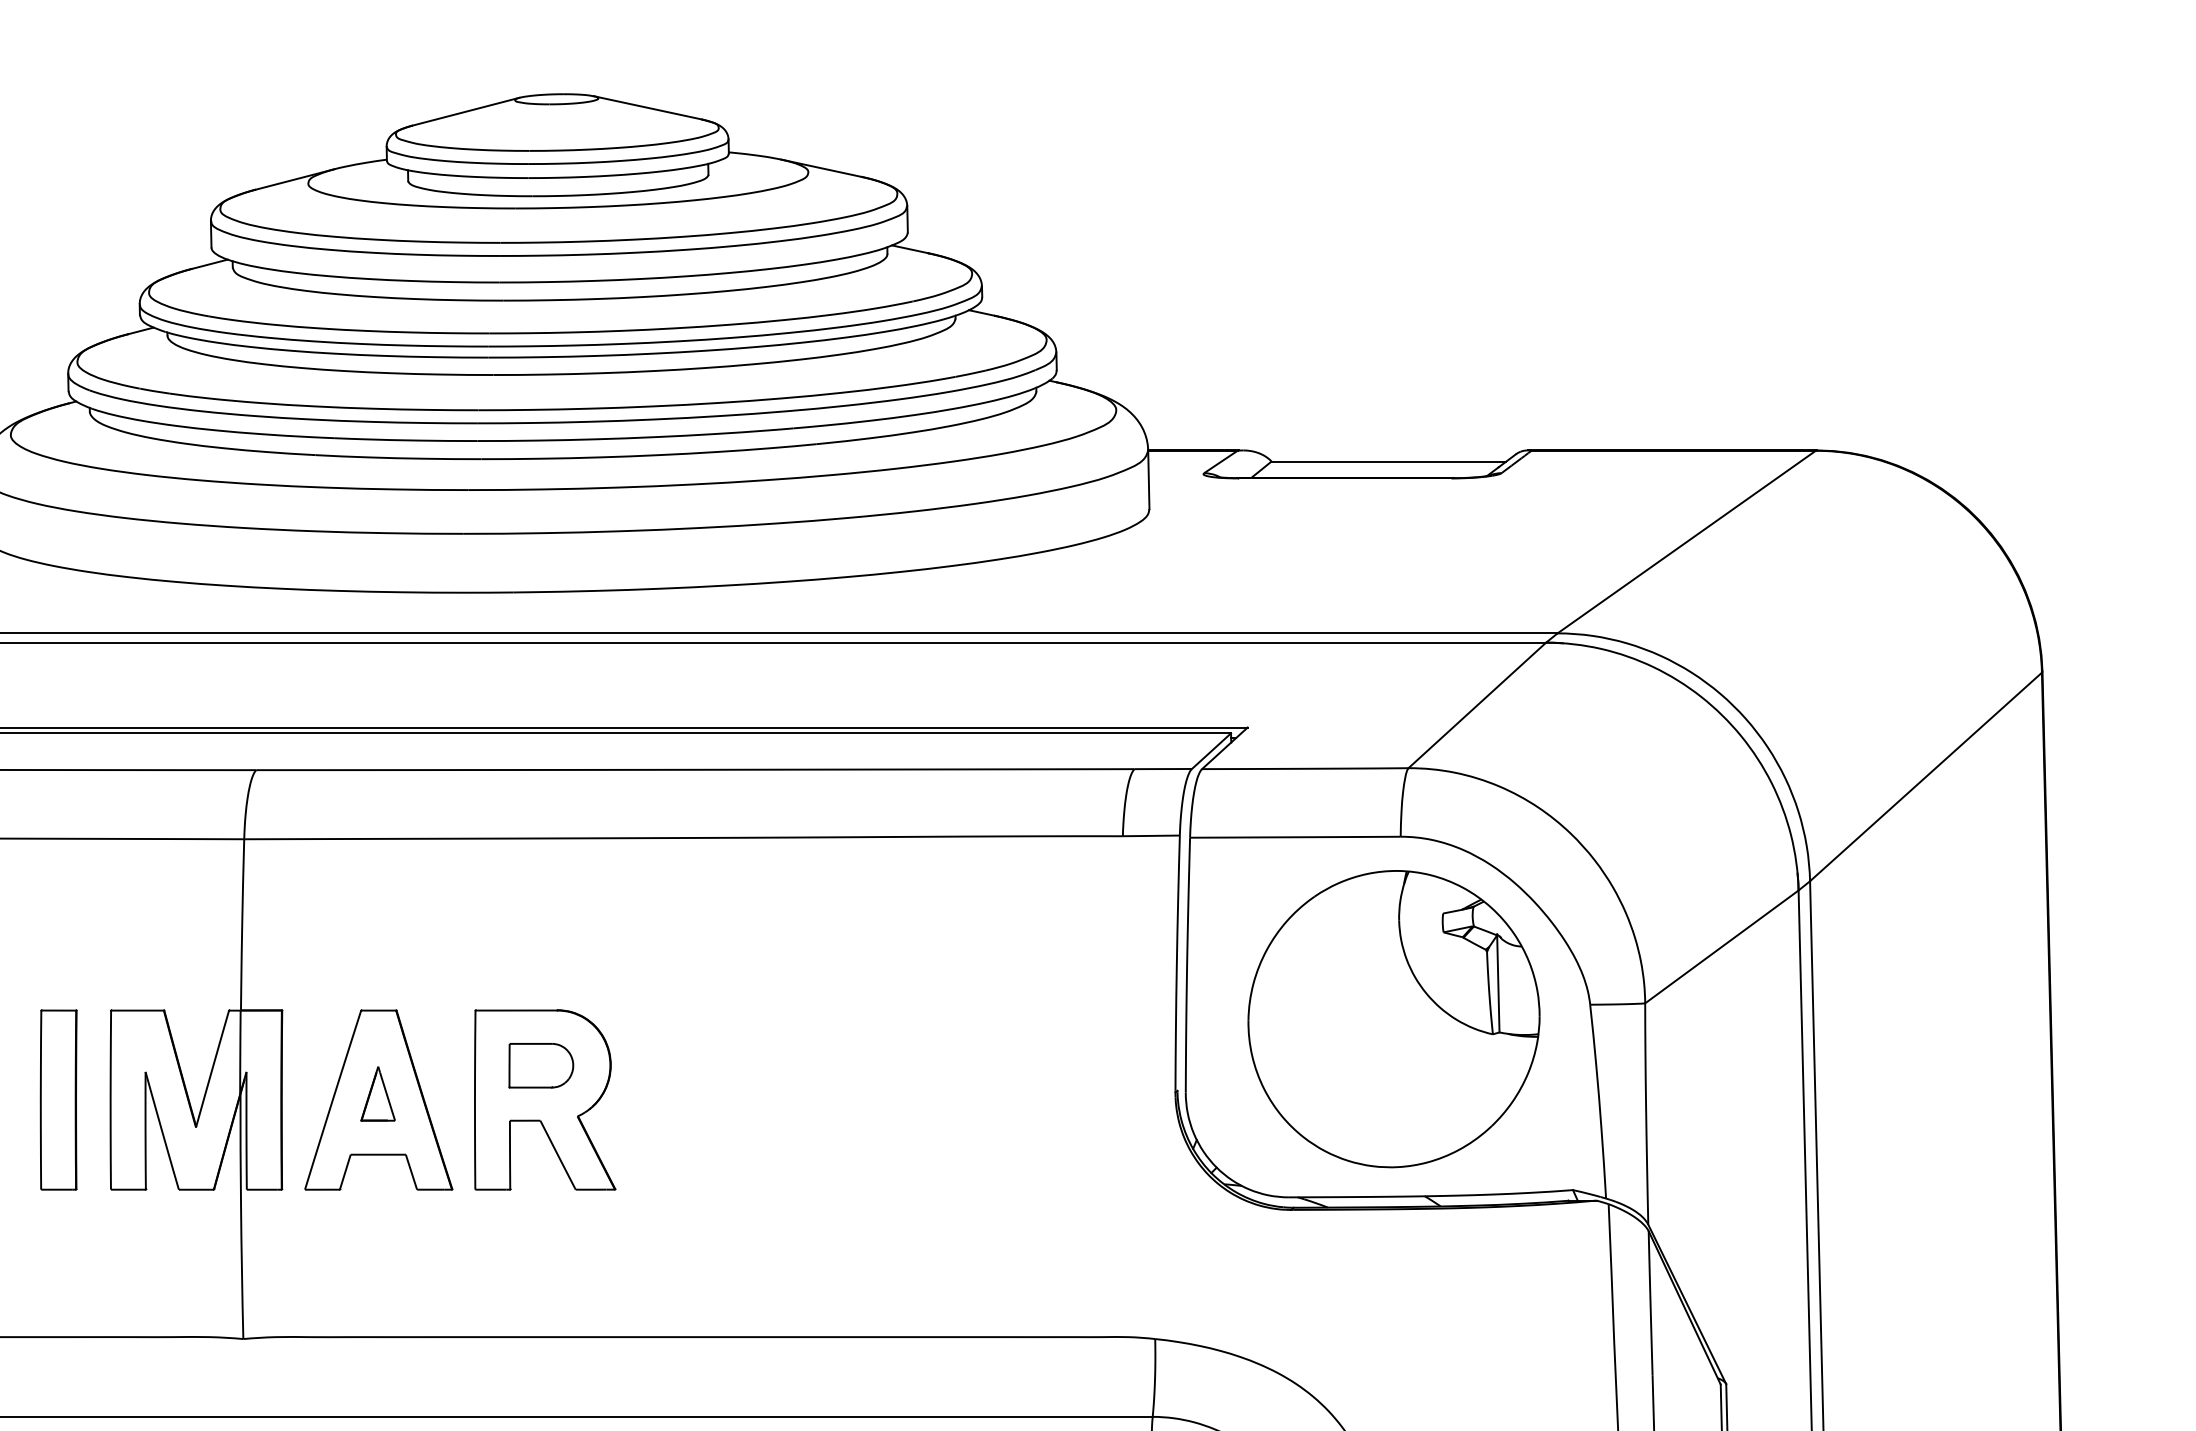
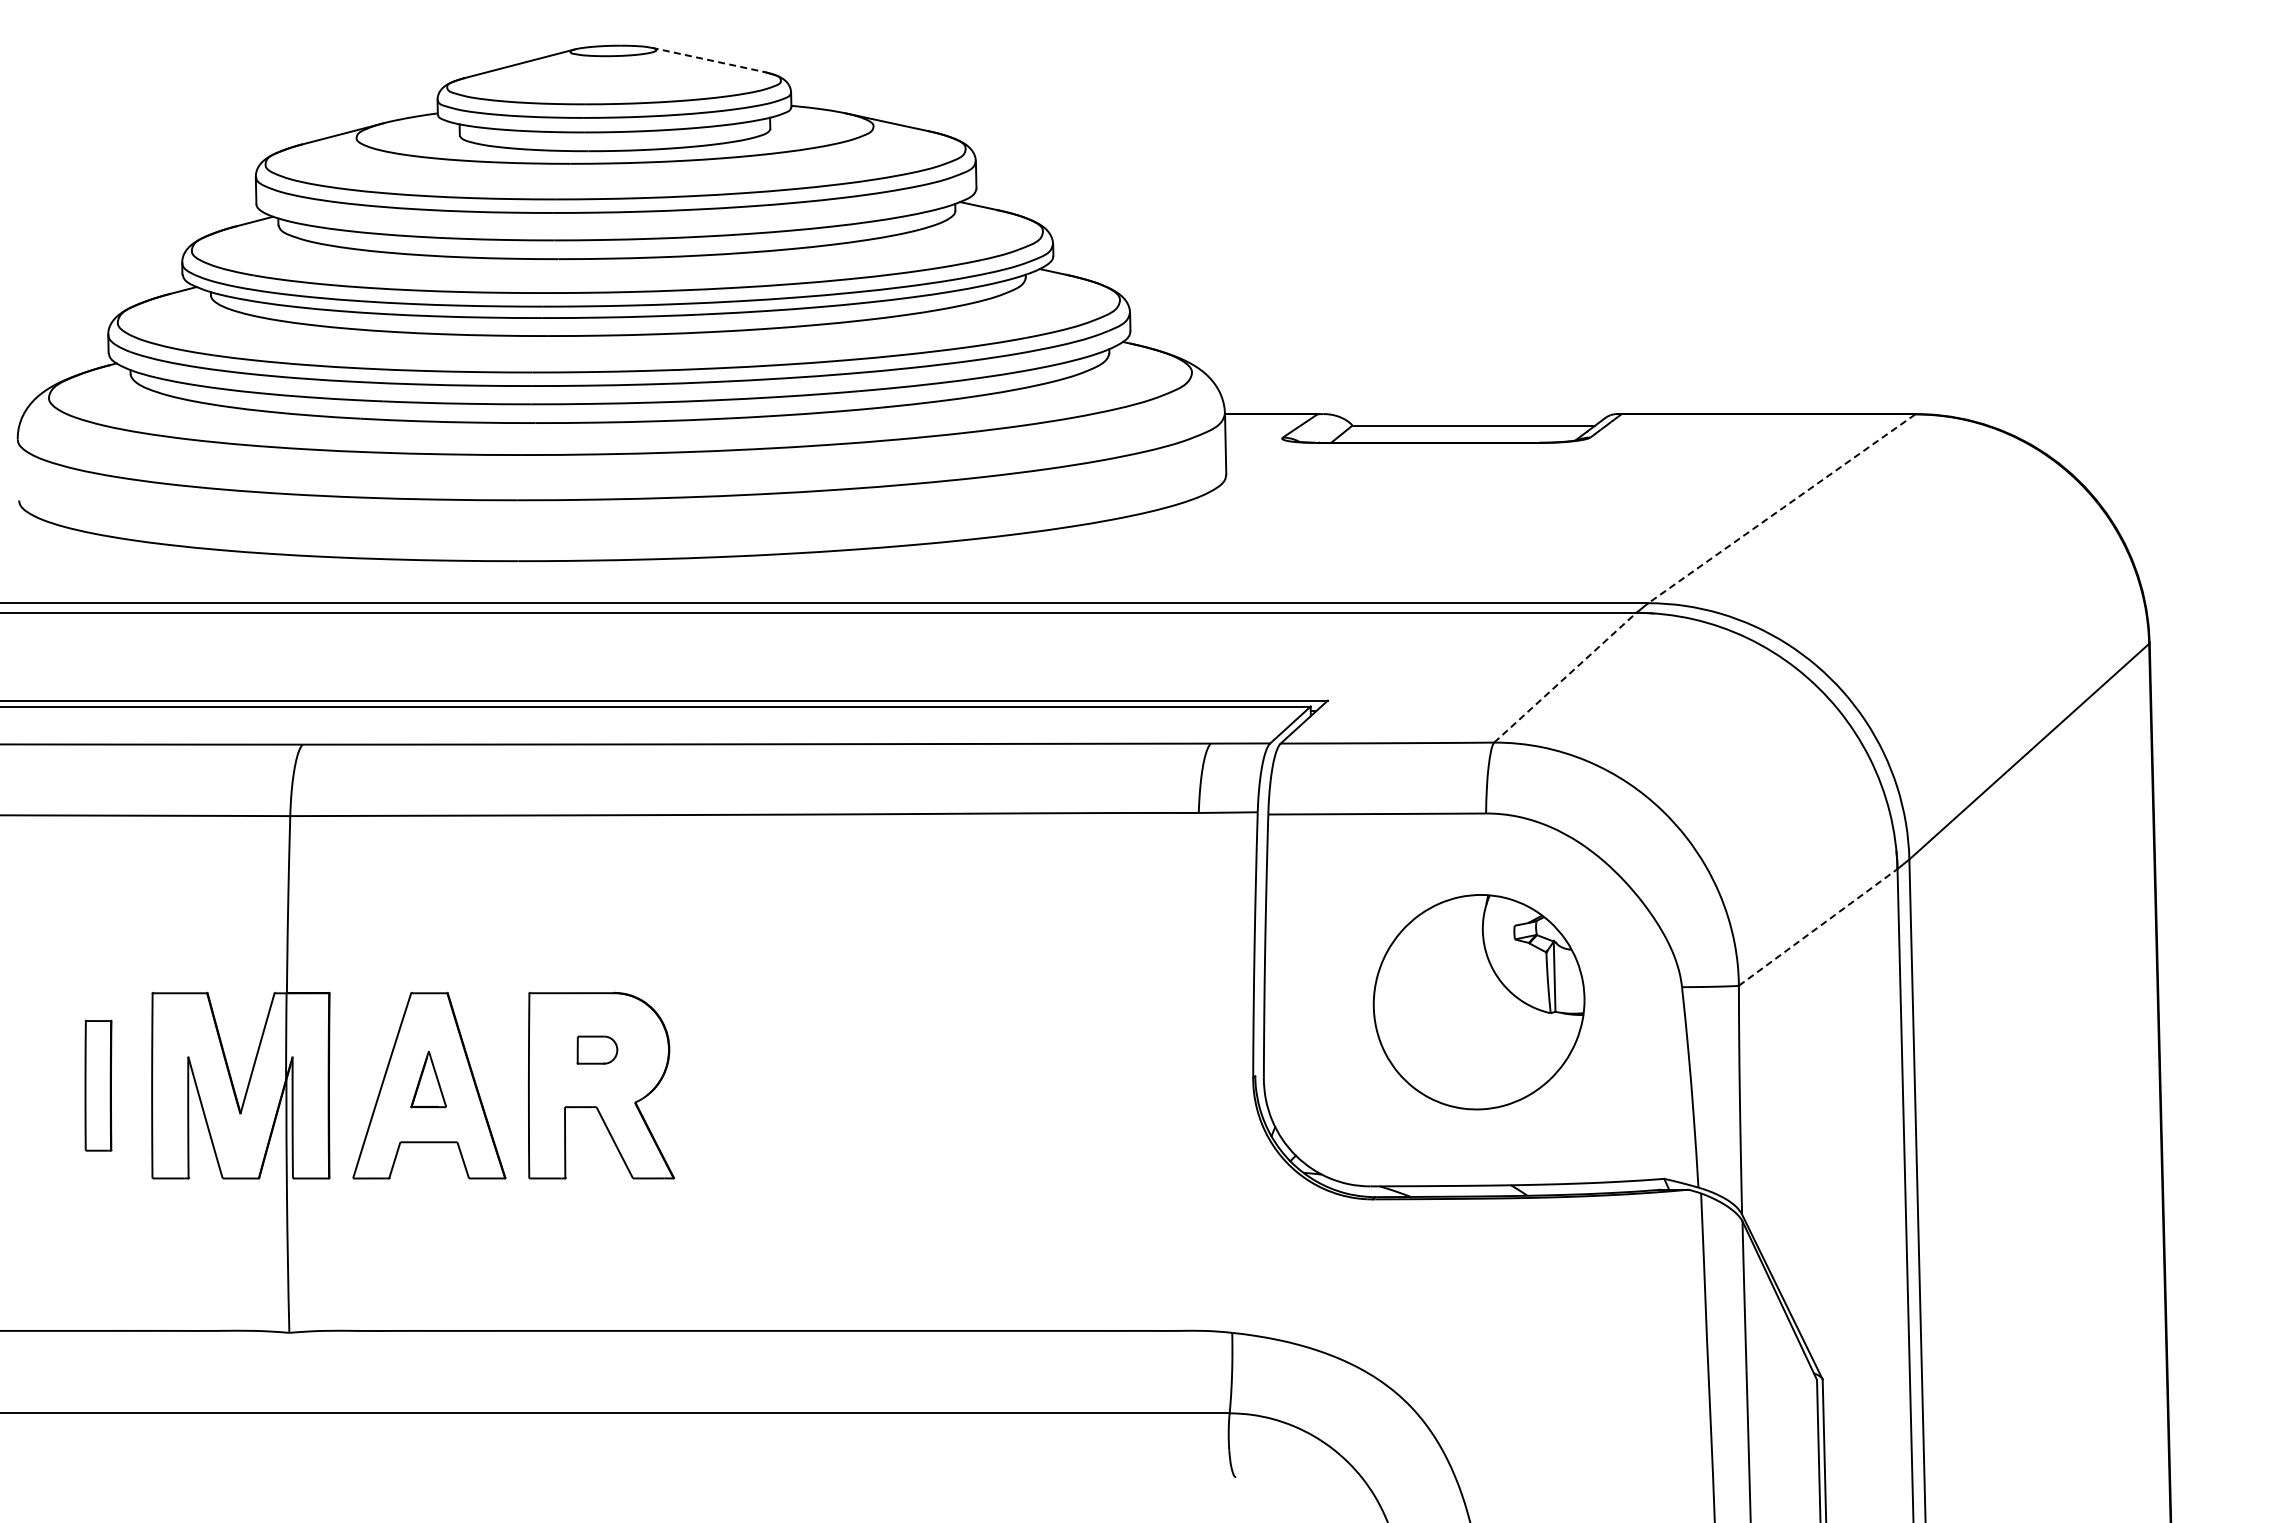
line: (647, 107) -> (707, 59), solid -> dashed
line: (1686, 541) -> (1781, 508), solid -> dashed
line: (1477, 705) -> (1565, 677), solid -> dashed
line: (1722, 946) -> (1818, 927), solid -> dashed
part: (1393, 1019) -> (1478, 1002), size x0.7
part: (541, 1064) -> (597, 1049), size x0.6
part: (58, 1099) -> (98, 1085), size x0.7

